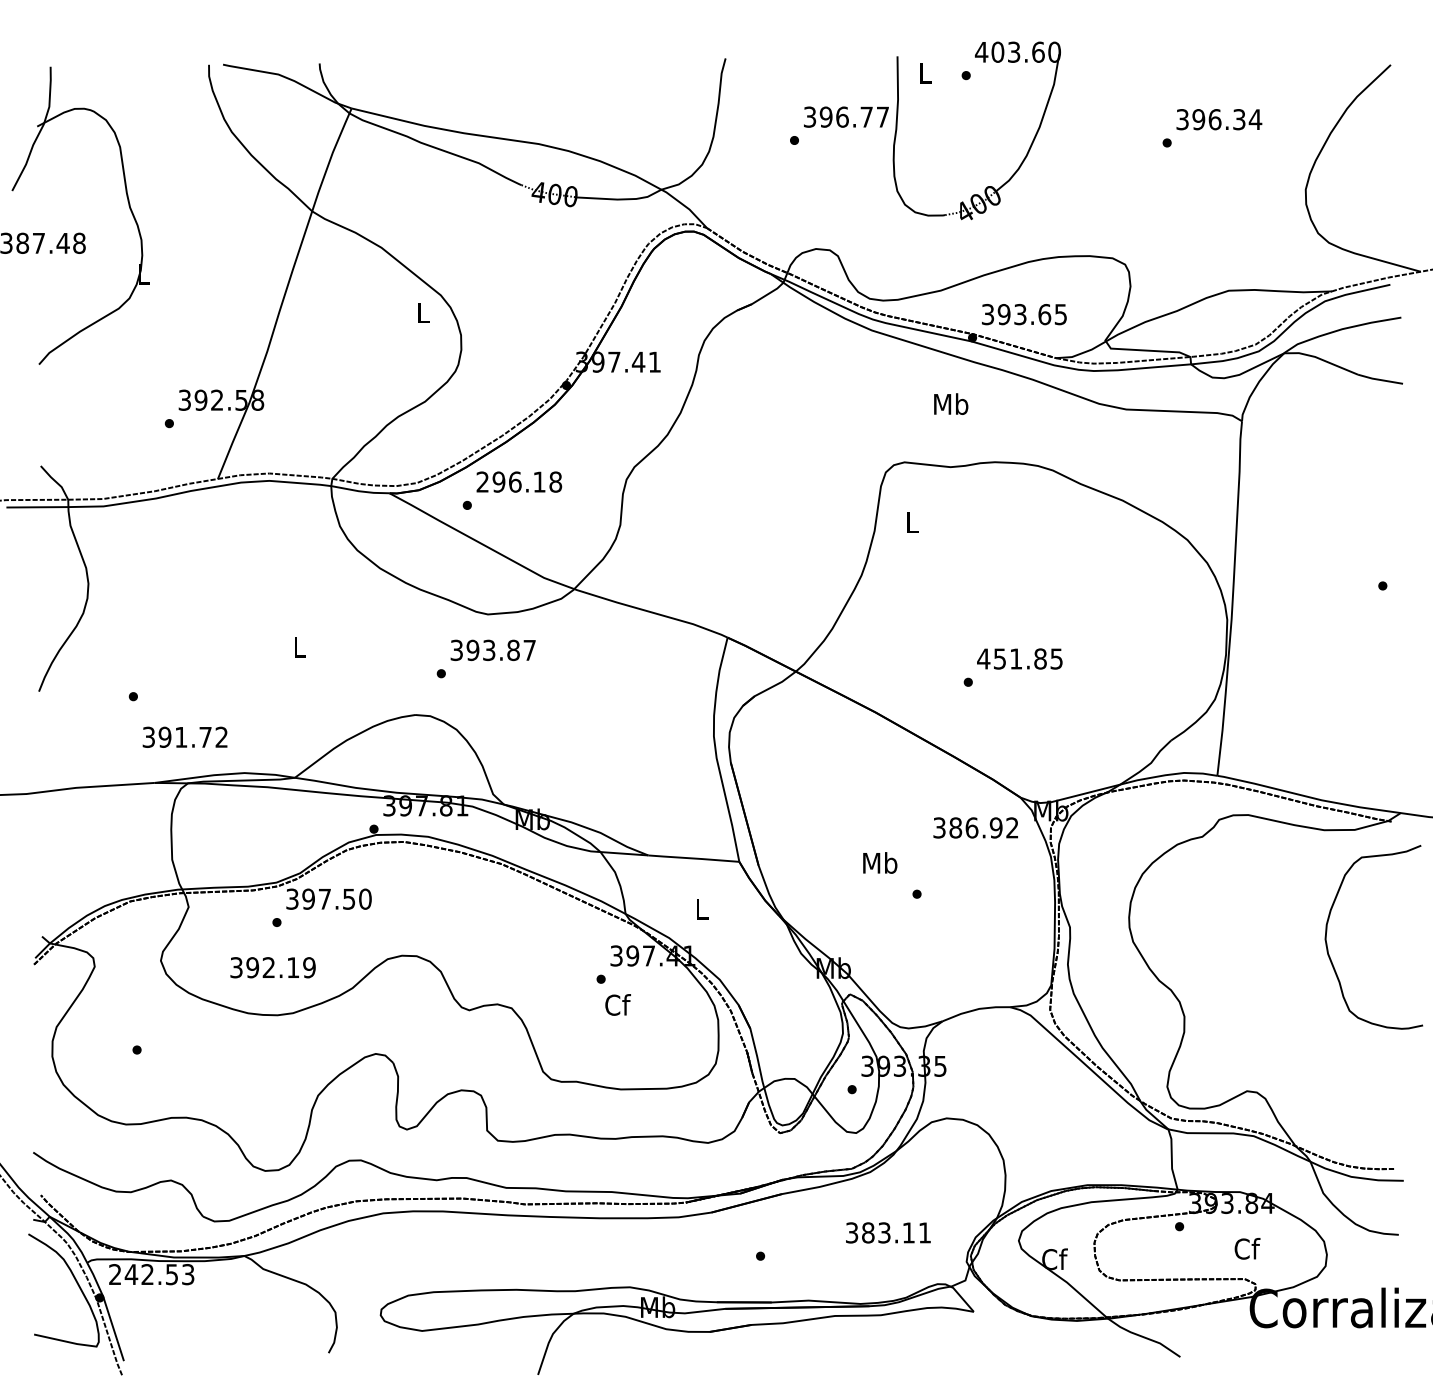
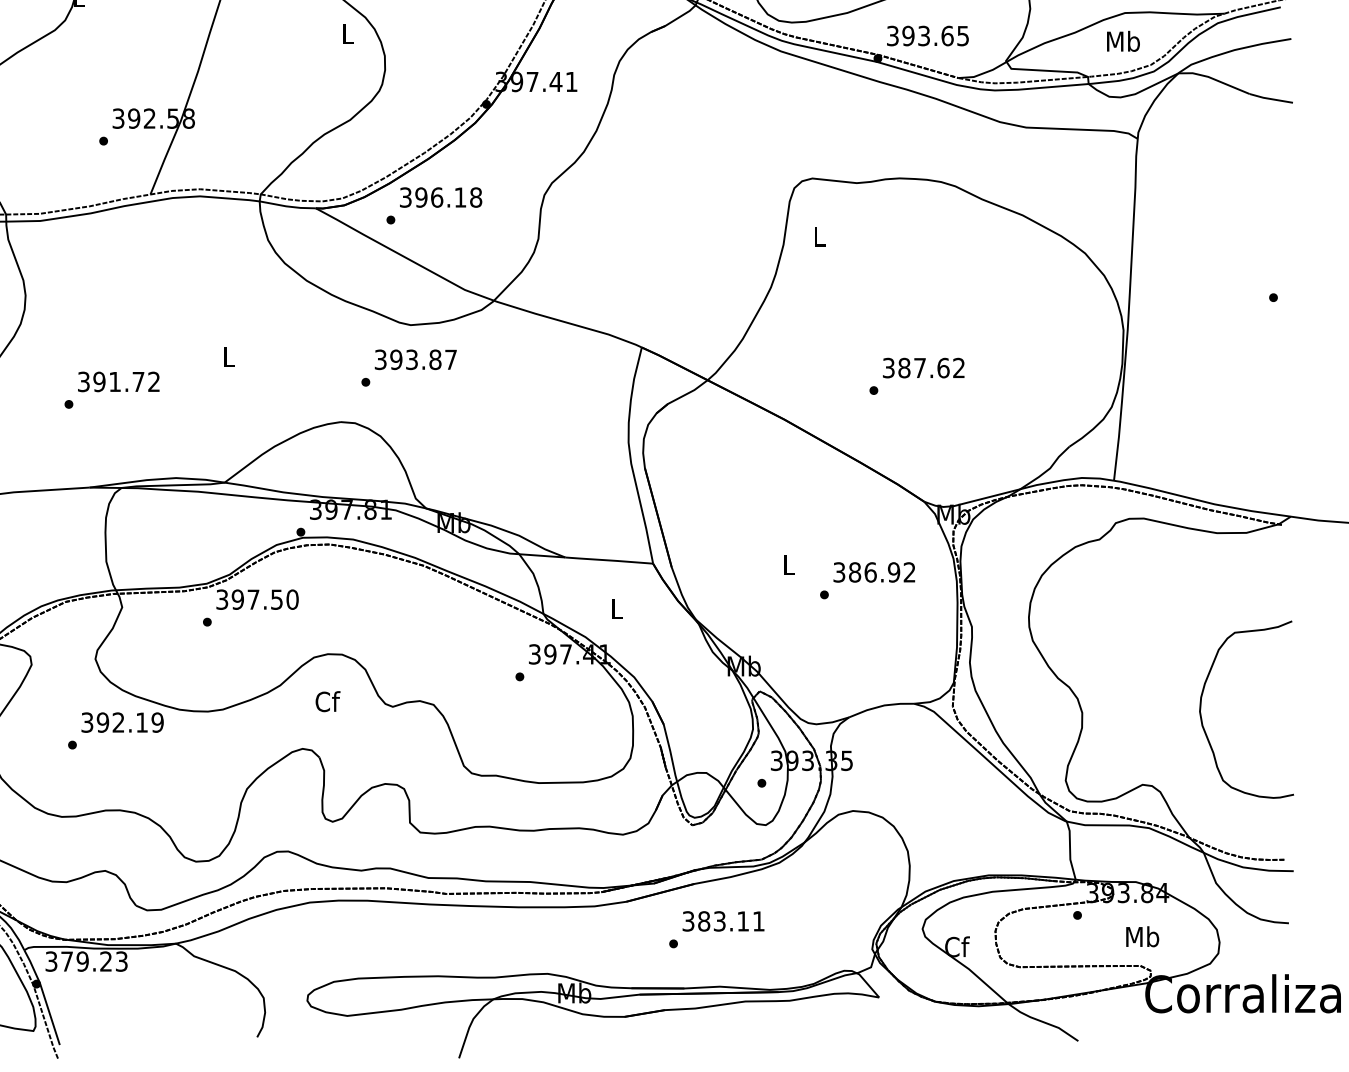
text: (951, 403) -> (1123, 40), moved
text: (482, 481) -> (405, 196), 296.18 -> 396.18
text: (1019, 658) -> (923, 367), 451.85 -> 387.62
text: (184, 736) -> (118, 381), moved
text: (975, 827) -> (874, 572), moved
text: (880, 862) -> (789, 564), Mb -> L
curve: (1328, 948) -> (1202, 720), moved
text: (272, 967) -> (122, 722), moved
text: (617, 1004) -> (327, 701), moved
text: (888, 1232) -> (723, 921), moved
text: (1247, 1248) -> (1143, 936), Cf -> Mb
text: (143, 1274) -> (78, 961), 242.53 -> 379.23

